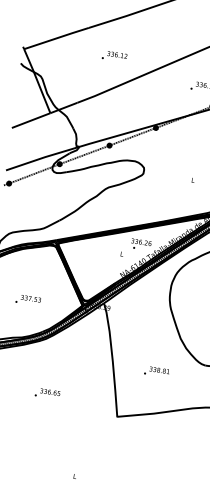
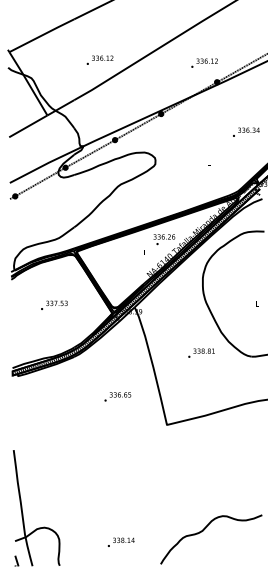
text: (114, 55) -> (99, 59), moved
text: (28, 299) -> (54, 304), moved
text: (156, 371) -> (201, 352), moved
text: (47, 393) -> (117, 396), moved

